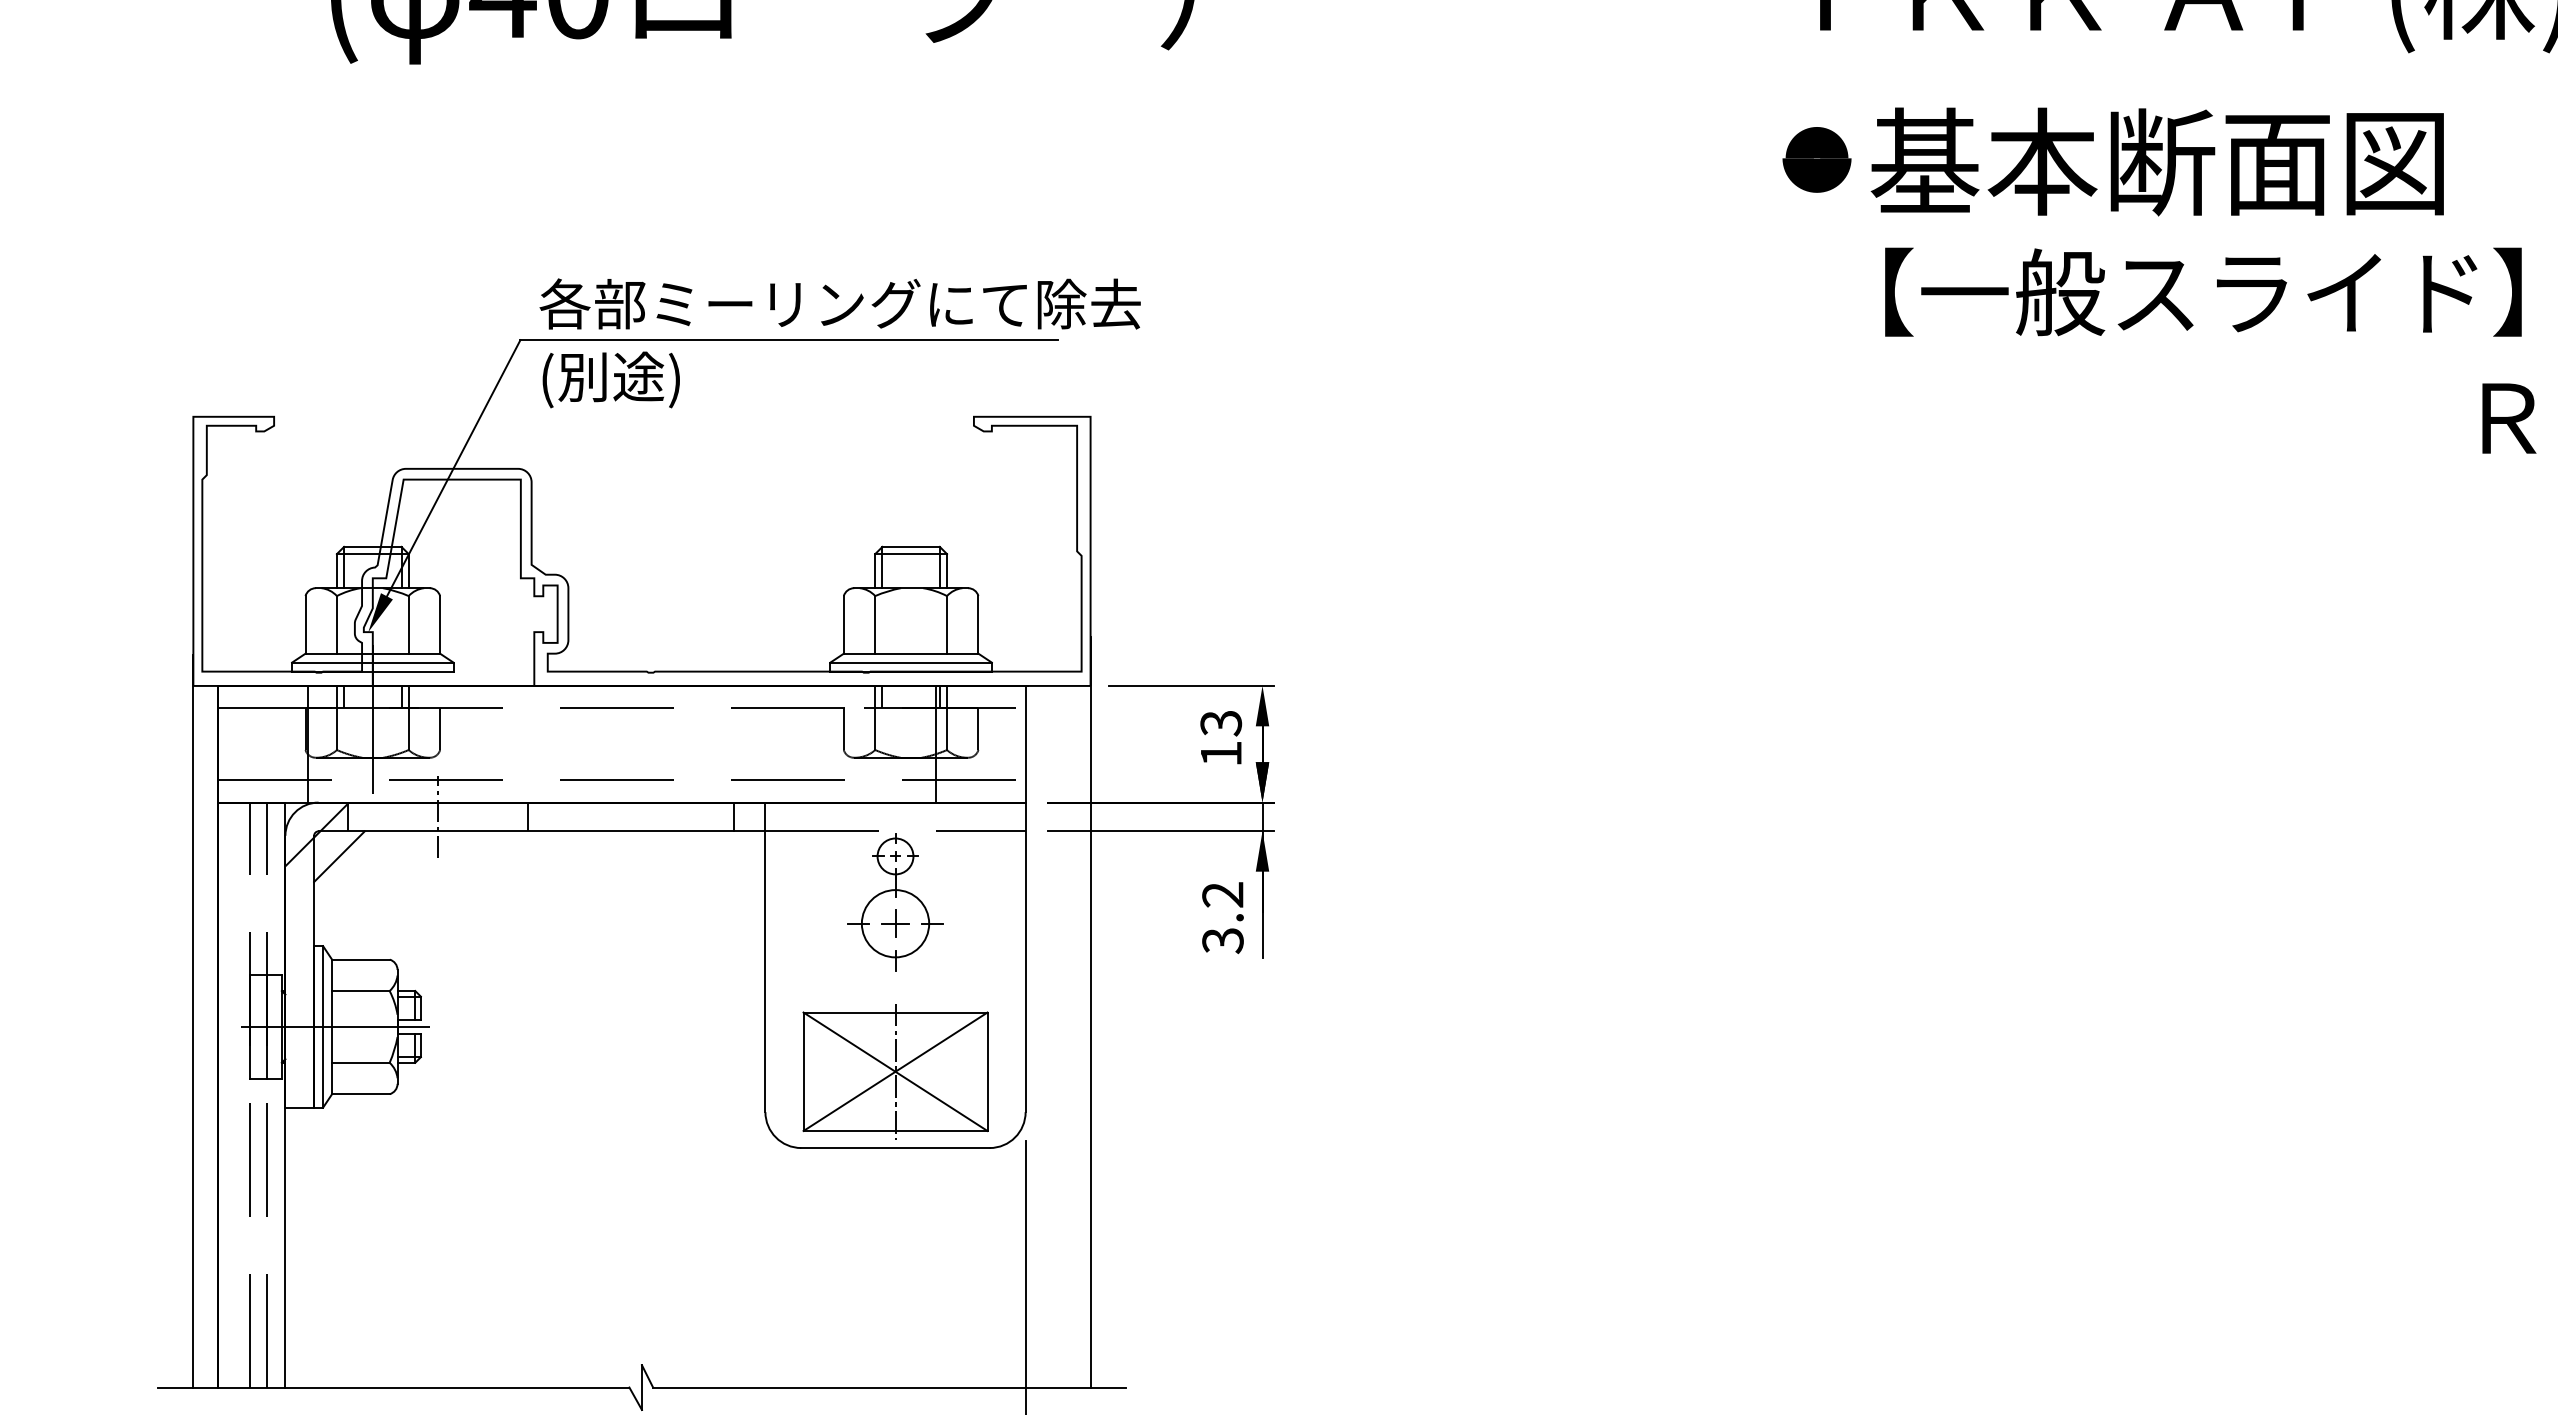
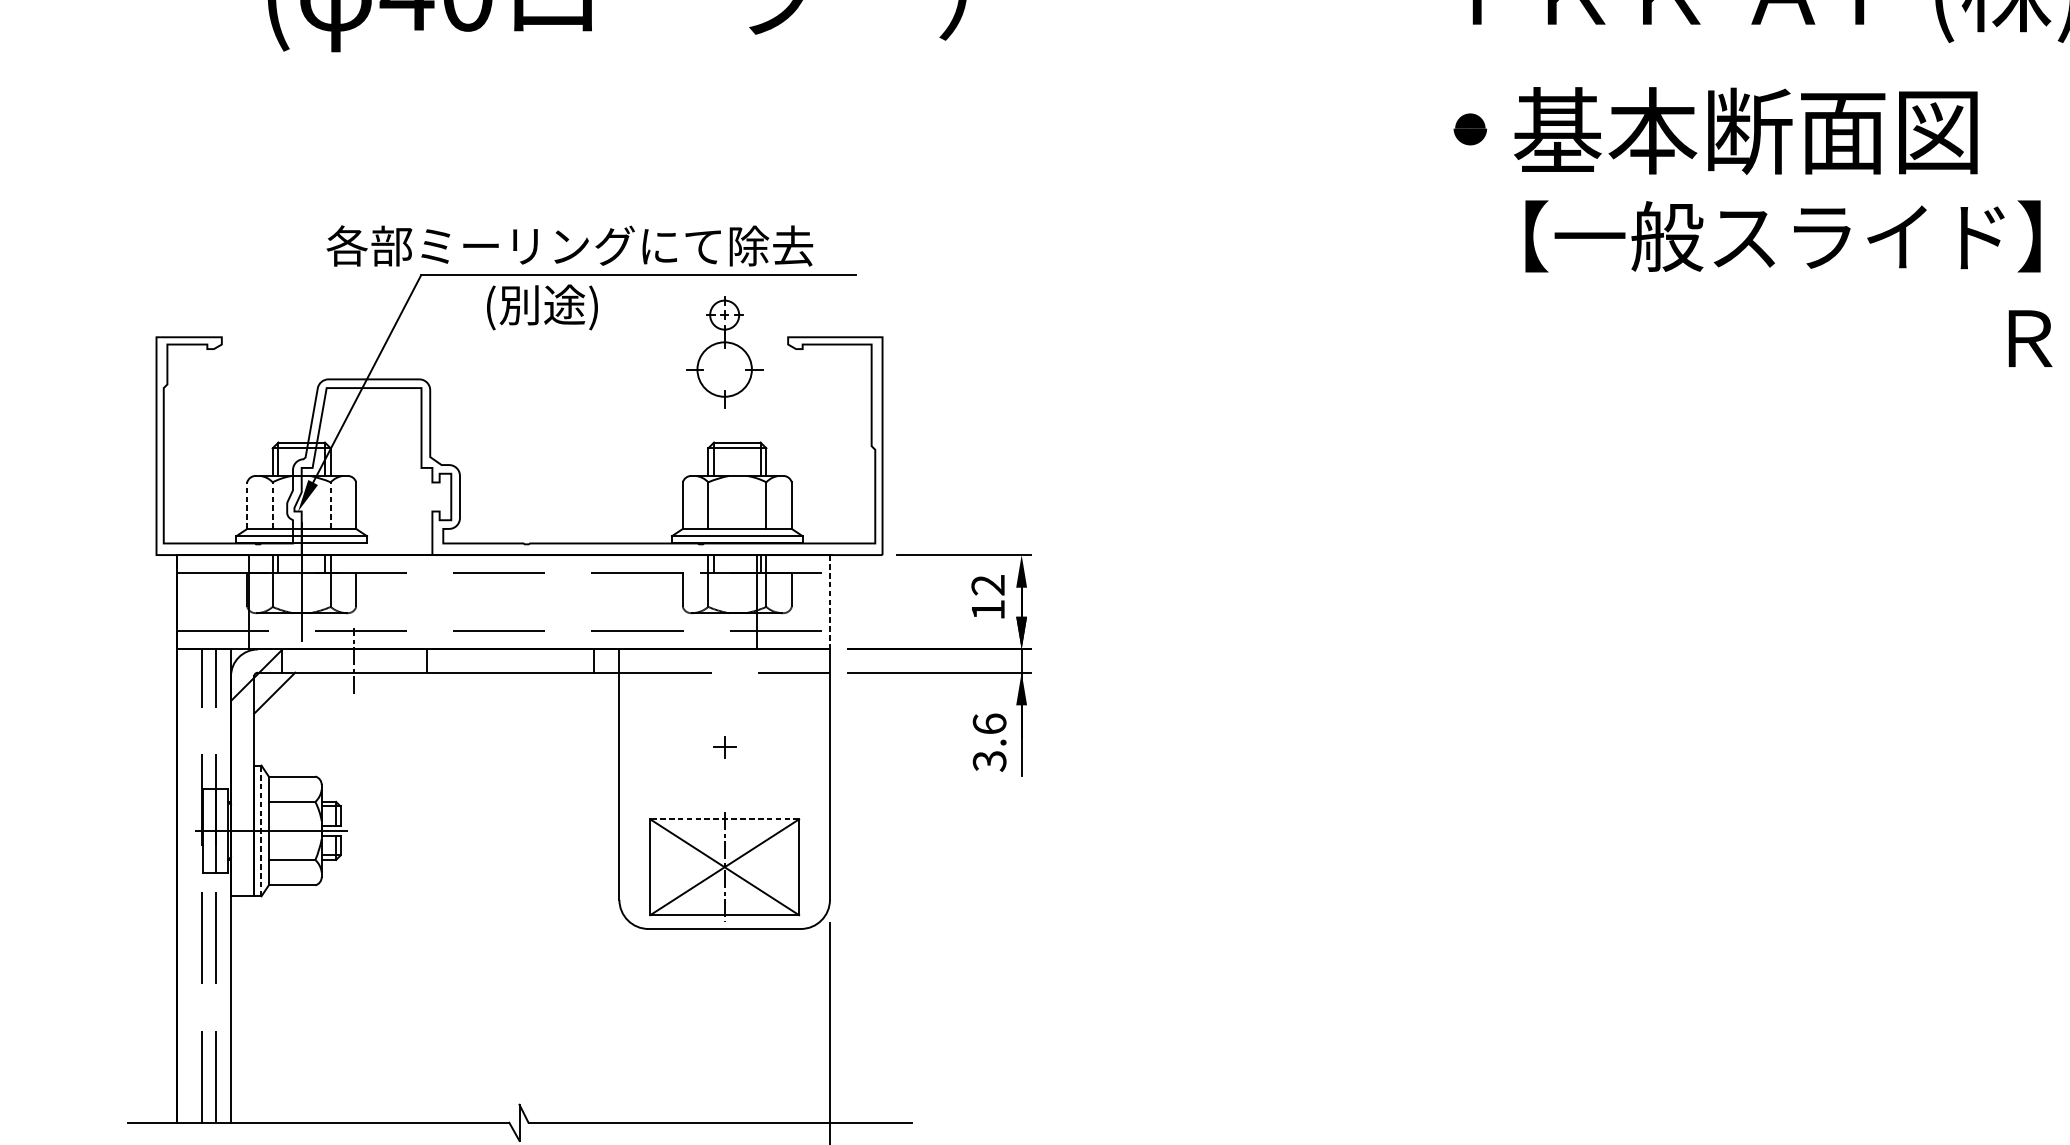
part: (1816, 159) -> (1469, 129), size x0.6
text: (839, 303) -> (569, 245), moved
text: (610, 379) -> (541, 307), moved
line: (305, 624) -> (247, 505), solid -> dashed
line: (336, 624) -> (272, 505), solid -> dashed
line: (408, 624) -> (330, 505), solid -> dashed
text: (1221, 723) -> (988, 585), 13 -> 12
line: (1025, 744) -> (829, 602), solid -> dashed
text: (1222, 894) -> (989, 723), 3.2 -> 3.6
part: (895, 902) -> (724, 352), moved
line: (895, 1012) -> (724, 819), solid -> dashed
line: (1090, 1012) -> (882, 819), removed
line: (193, 1021) -> (156, 826), removed
line: (323, 1026) -> (261, 830), solid -> dashed

